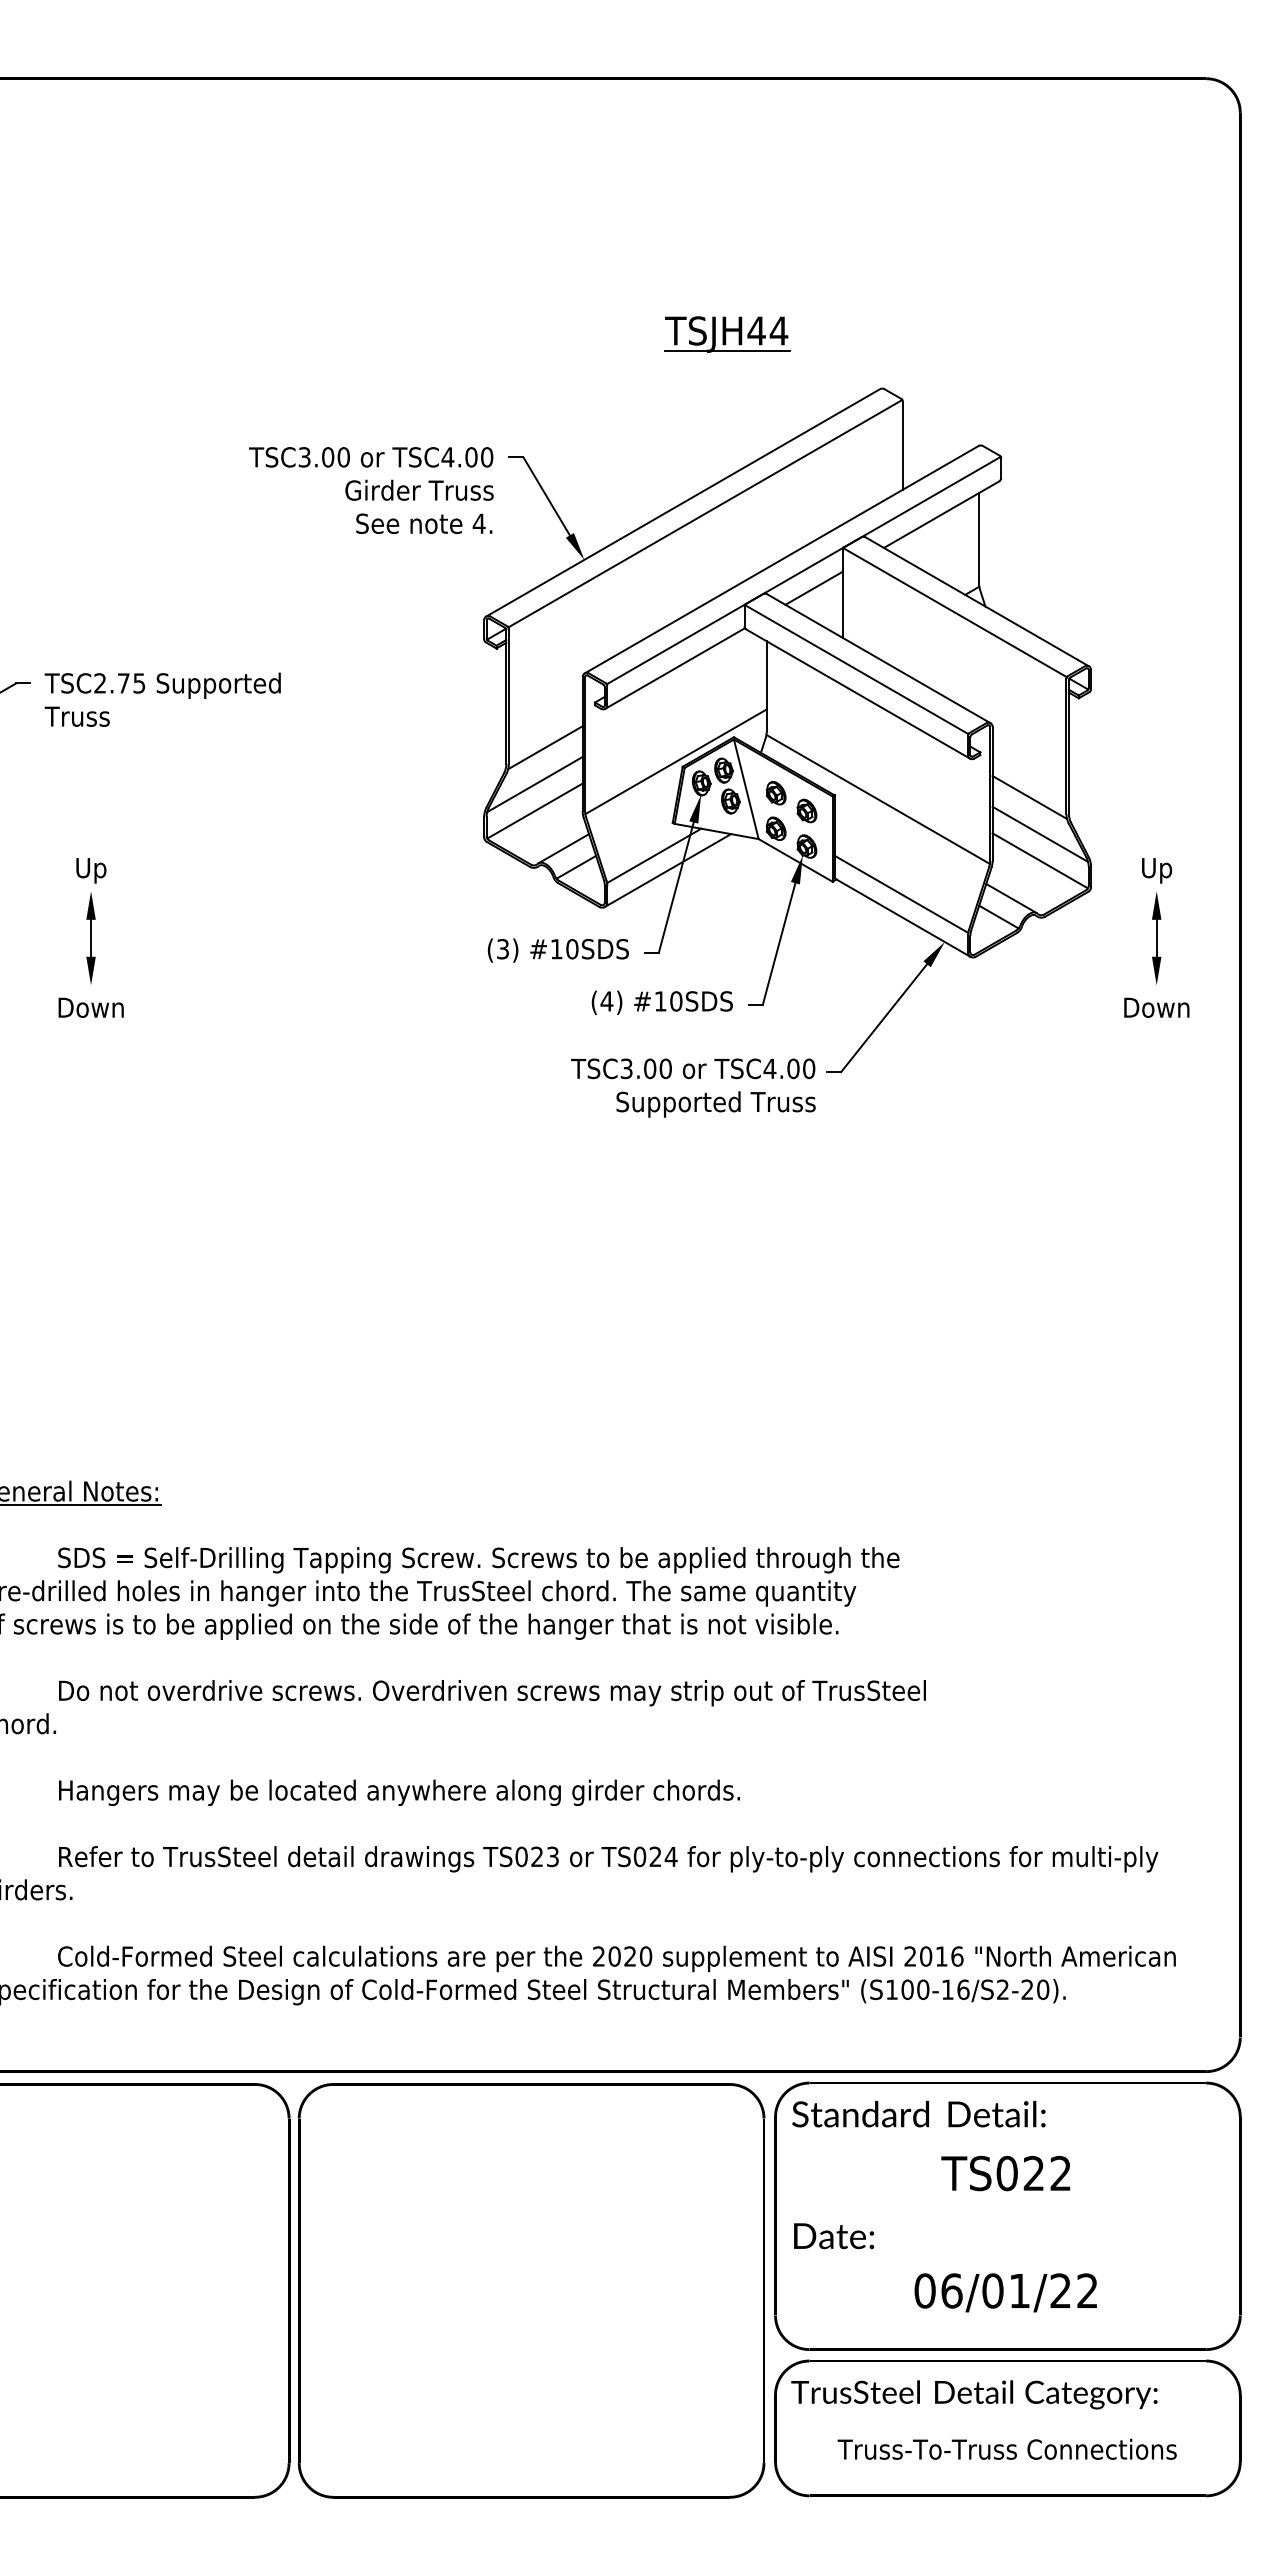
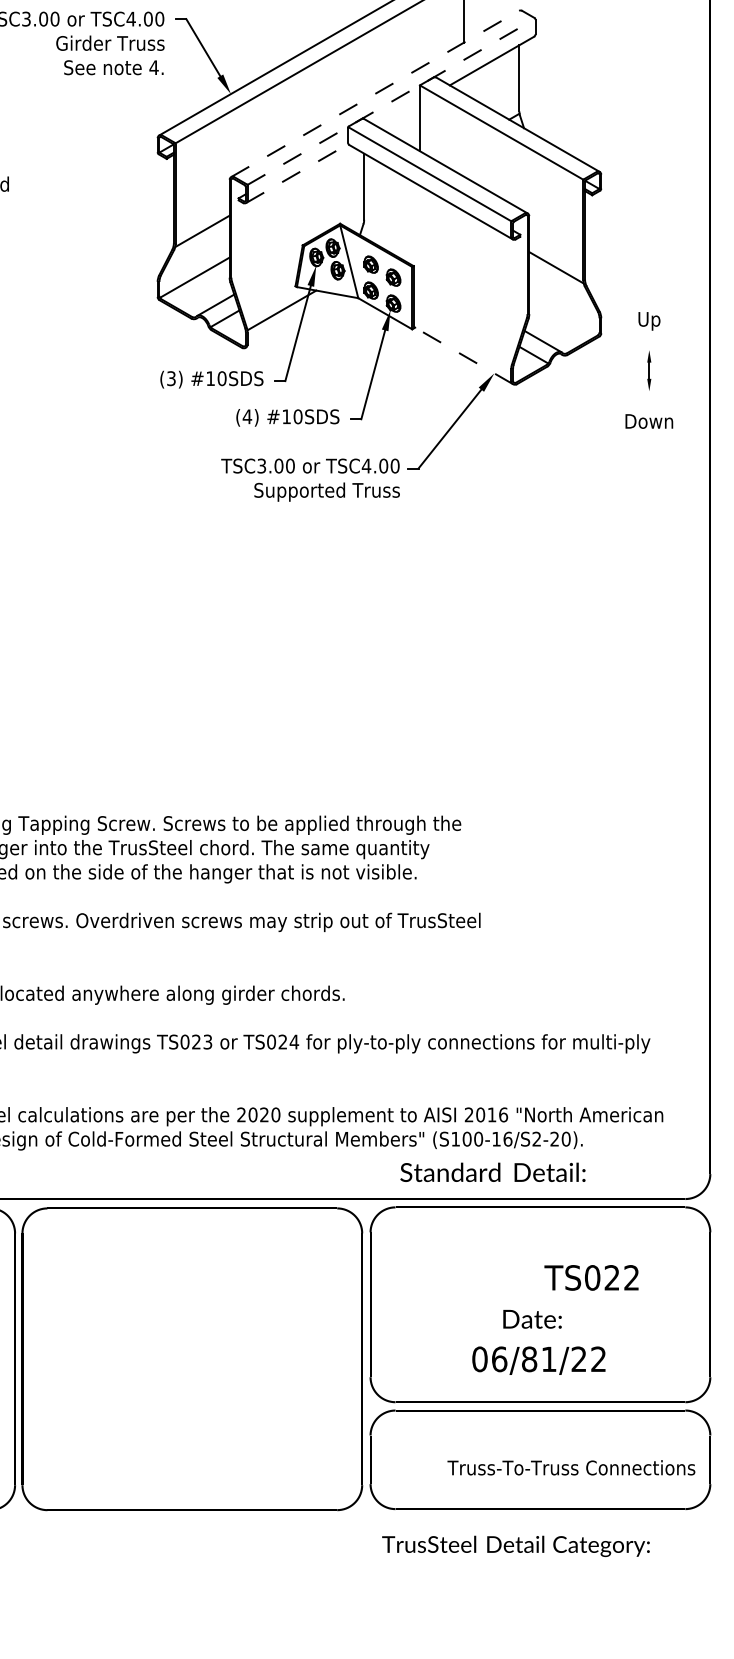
line: (782, 559) -> (375, 93), solid -> dashed
line: (804, 570) -> (391, 101), solid -> dashed
line: (814, 587) -> (399, 114), removed
line: (675, 668) -> (297, 173), solid -> dashed
line: (675, 761) -> (297, 241), removed
line: (534, 784) -> (194, 258), removed
line: (877, 798) -> (445, 268), removed
line: (1040, 833) -> (564, 294), removed
line: (1039, 860) -> (563, 313), removed
line: (667, 870) -> (291, 321), removed
line: (901, 893) -> (462, 337), removed
line: (902, 917) -> (463, 355), solid -> dashed
part: (1156, 938) -> (649, 370), size x0.6
text: (918, 2113) -> (492, 1171), moved
text: (1005, 2173) -> (591, 1277), moved
text: (834, 2236) -> (532, 1319), moved
text: (992, 2290) -> (529, 1359), 06/01/22 -> 06/81/22
text: (974, 2394) -> (516, 1546), moved
text: (1006, 2448) -> (570, 1467), moved

